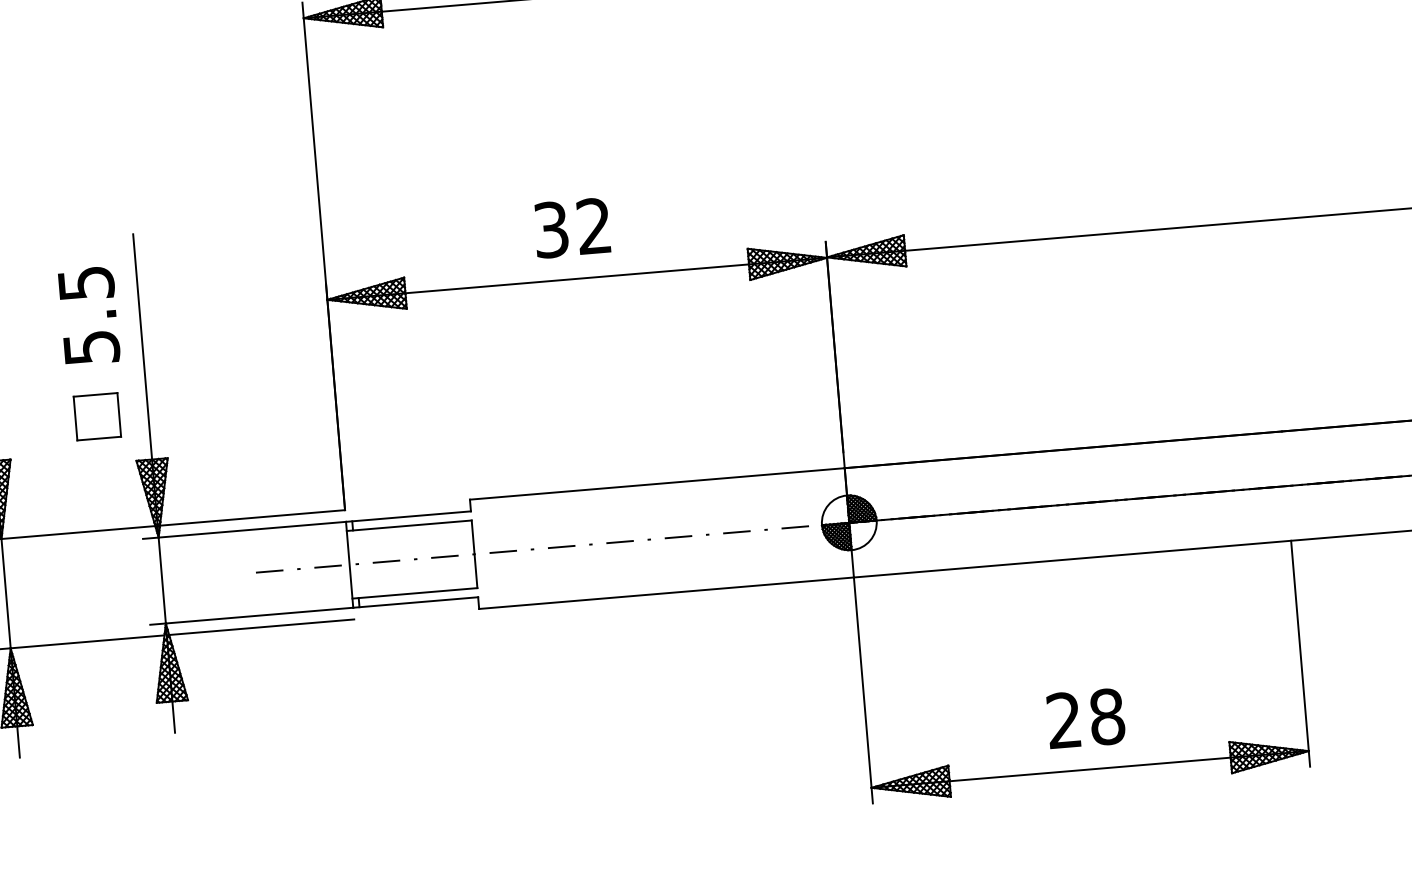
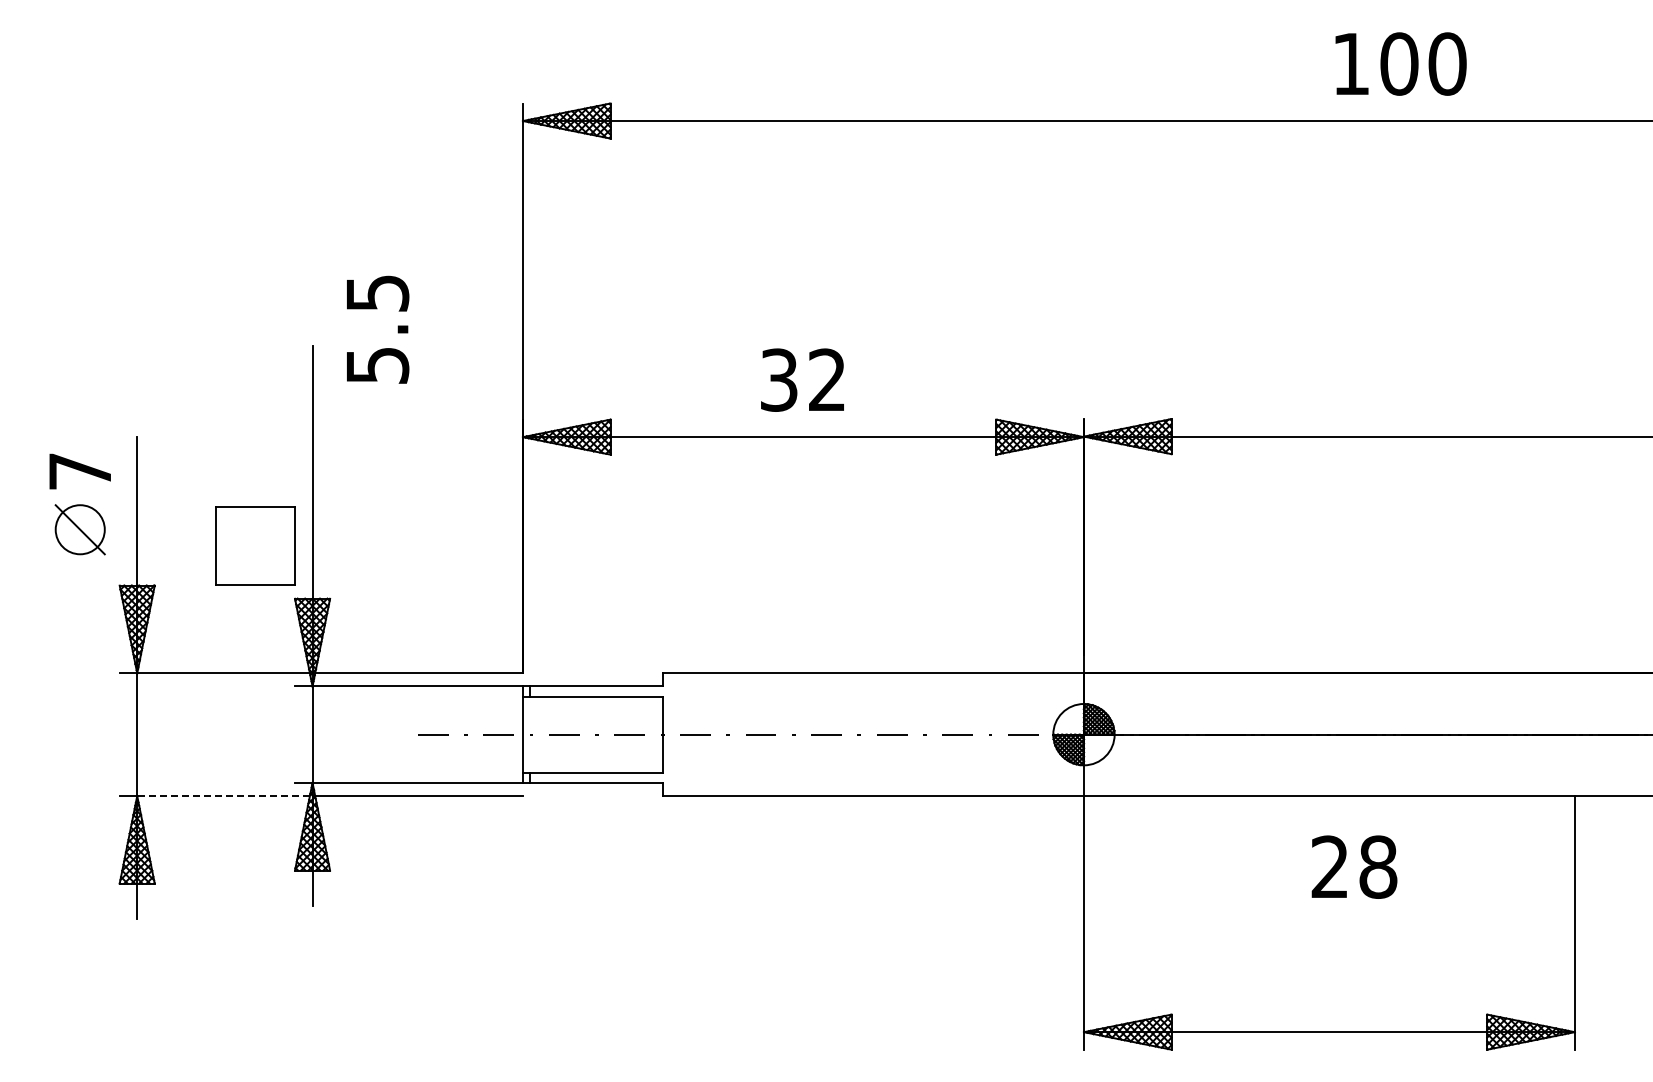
text: (89, 315) -> (378, 329), moved
part: (97, 416) -> (255, 545), size x1.6
line: (87, 642) -> (223, 796), solid -> dashed
text: (1085, 718) -> (1354, 866), moved

